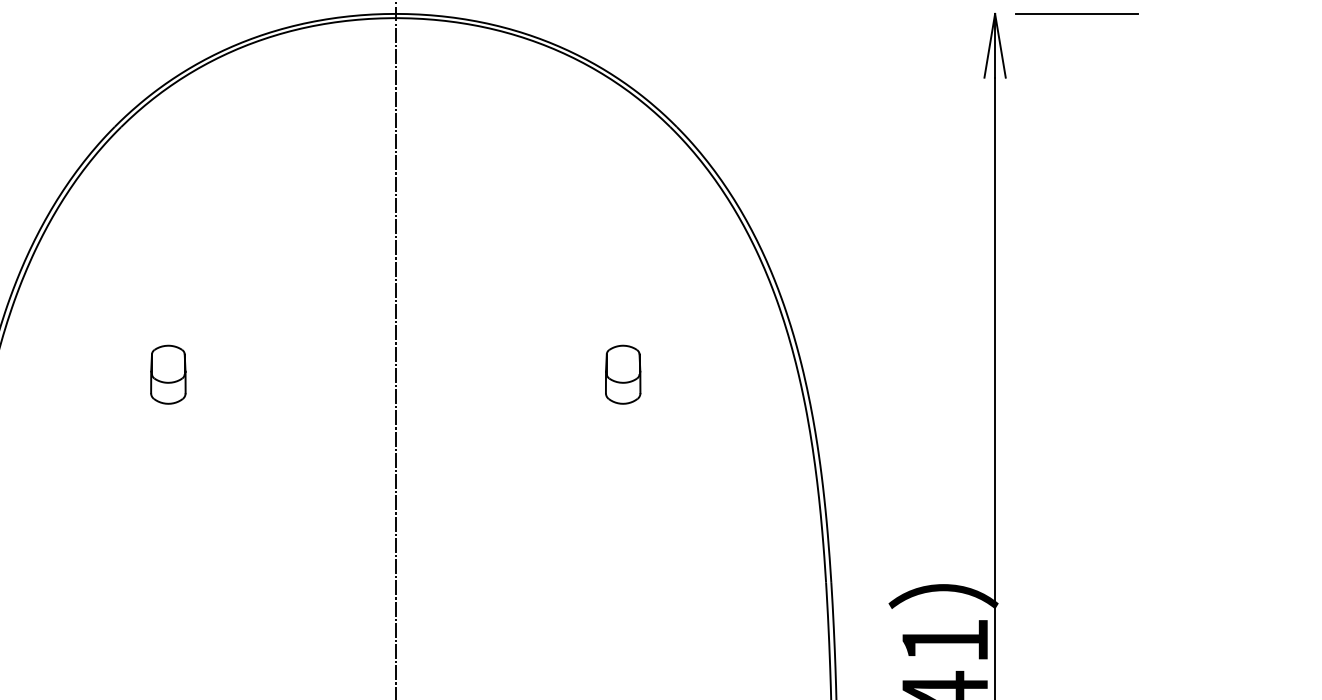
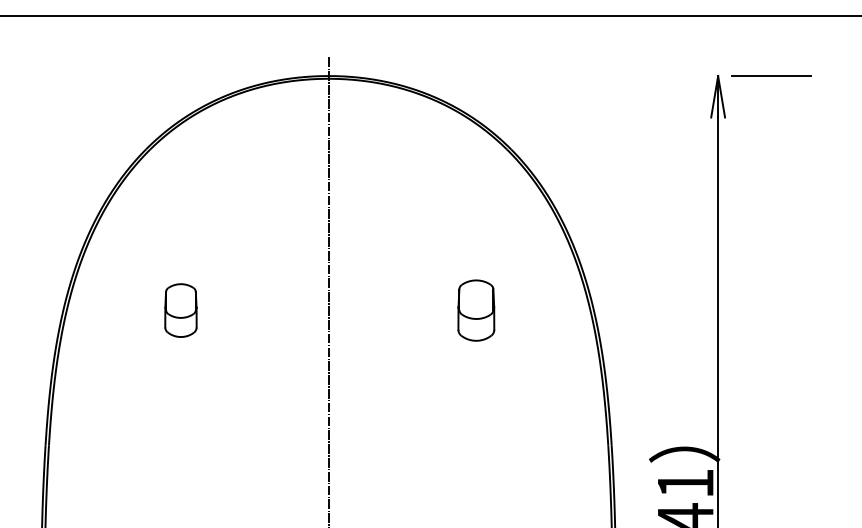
part: (167, 374) -> (180, 310), size x1.4
part: (623, 374) -> (476, 310), size x1.6

